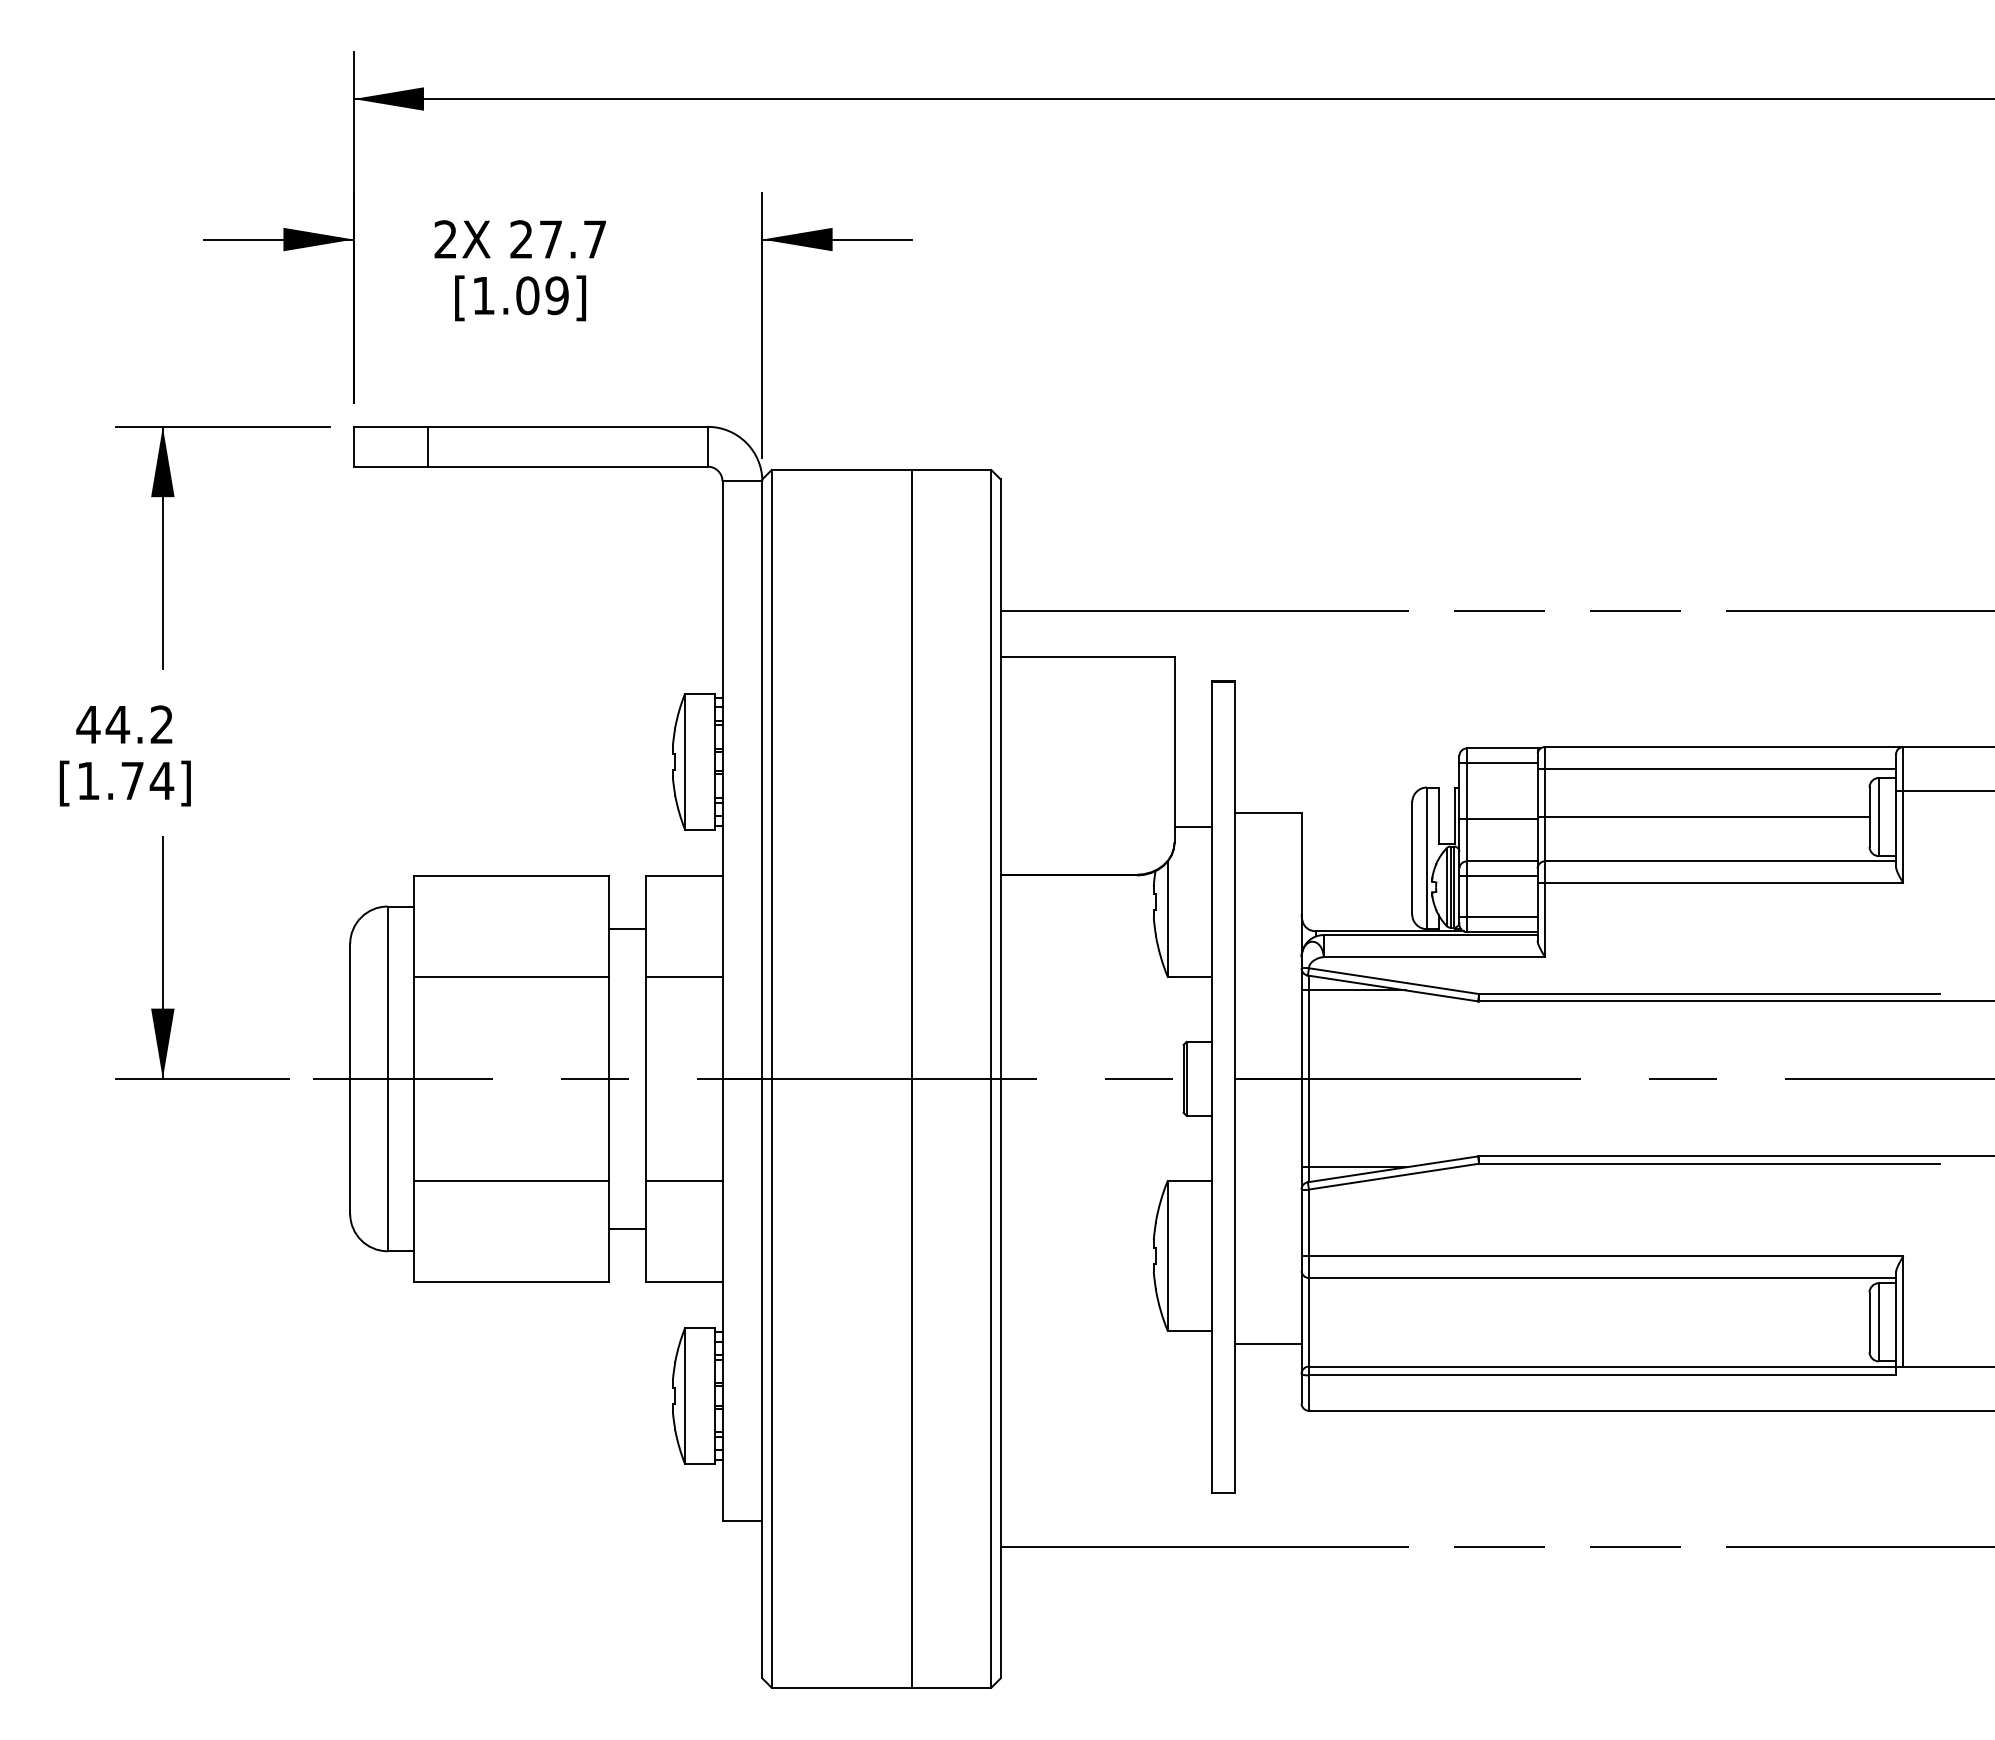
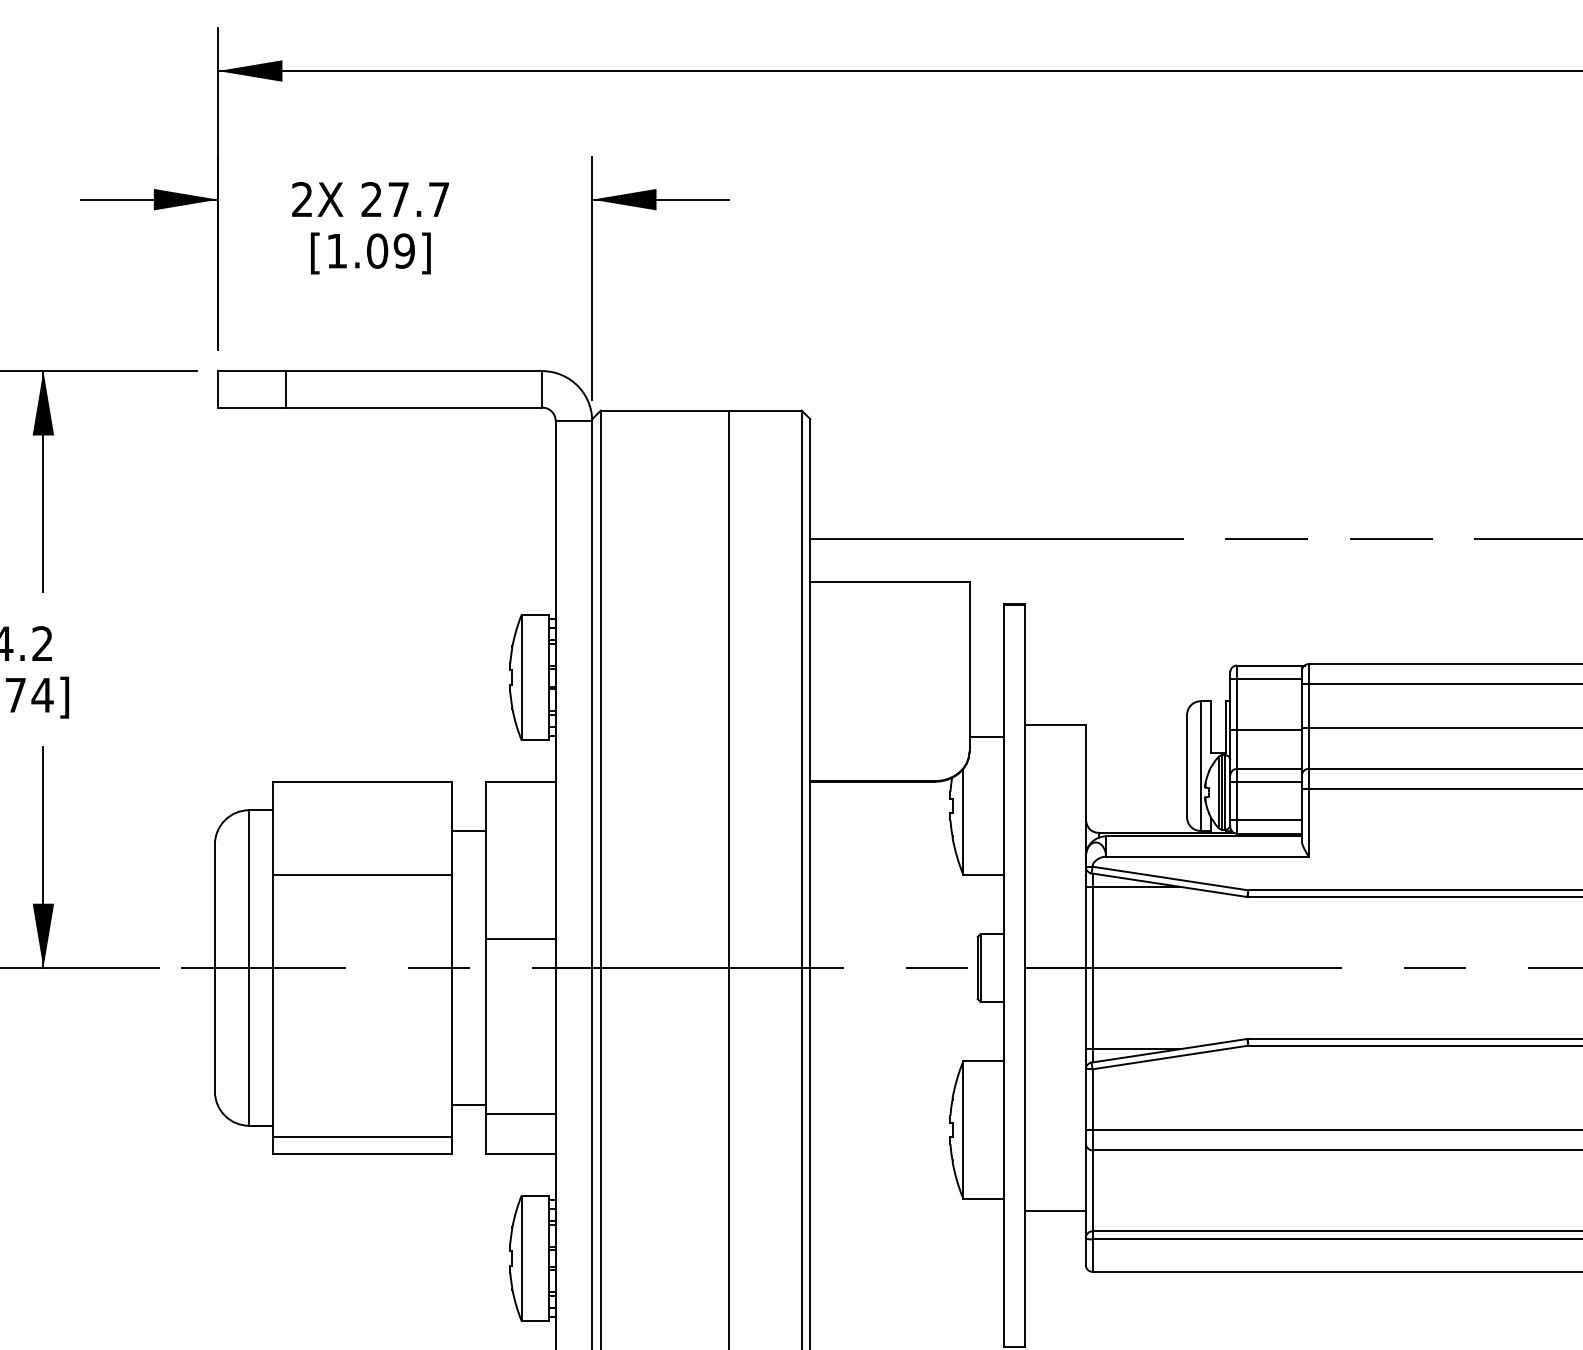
line: (684, 977) -> (520, 939), moved
line: (510, 1180) -> (361, 1136), moved
line: (684, 1180) -> (520, 1114), moved

